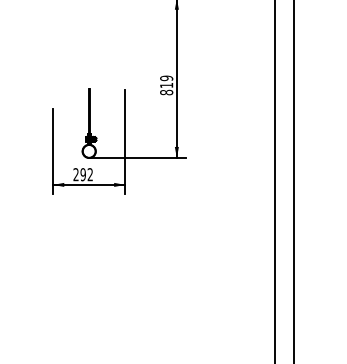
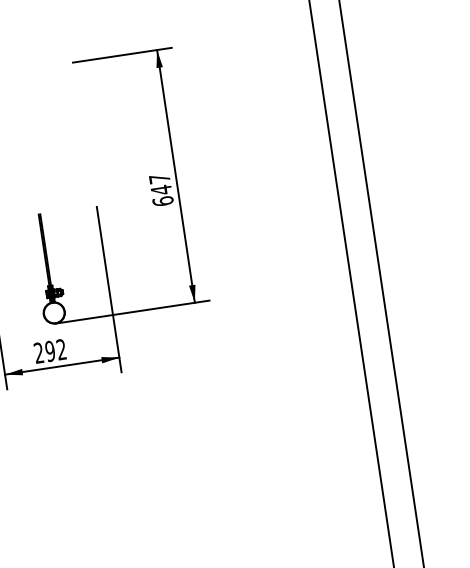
text: (166, 85) -> (161, 190), 819 -> 647

